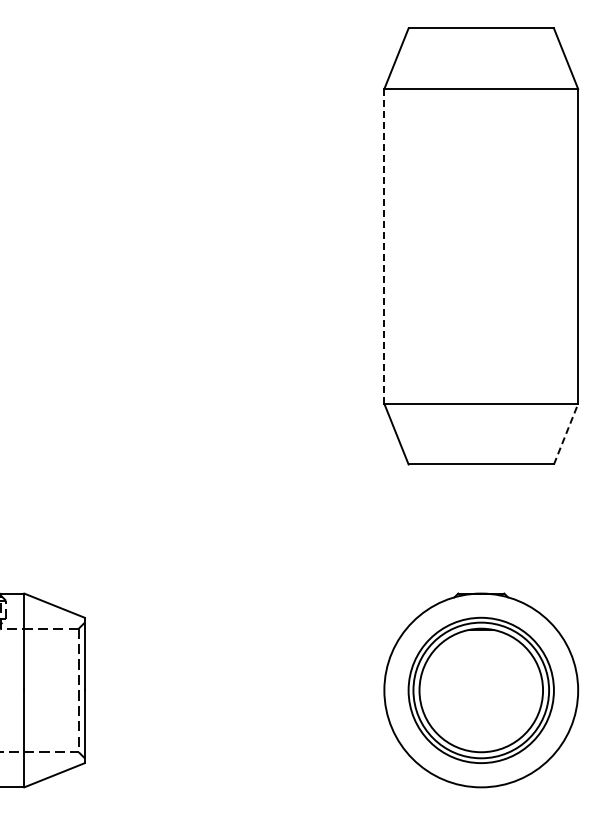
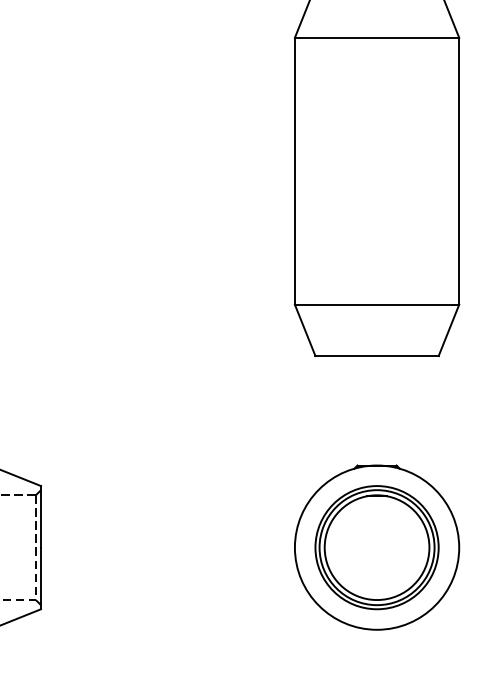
line: (384, 246) -> (295, 171), dashed -> solid
line: (566, 434) -> (449, 330), dashed -> solid

